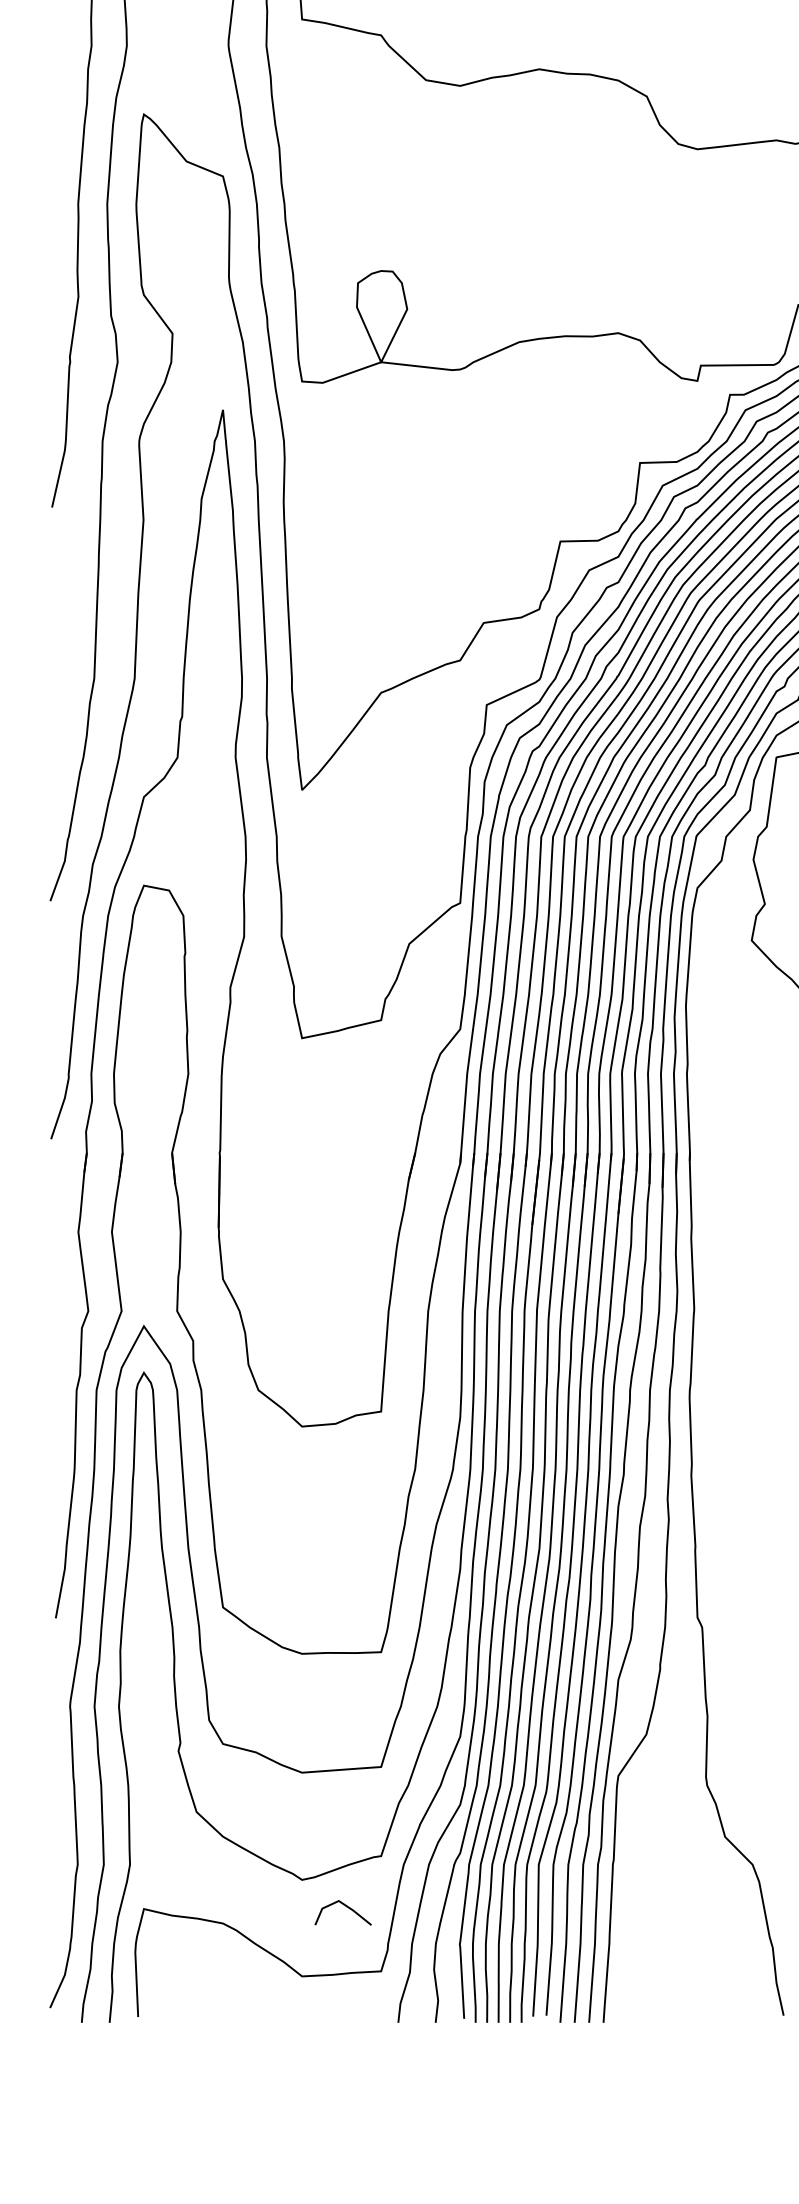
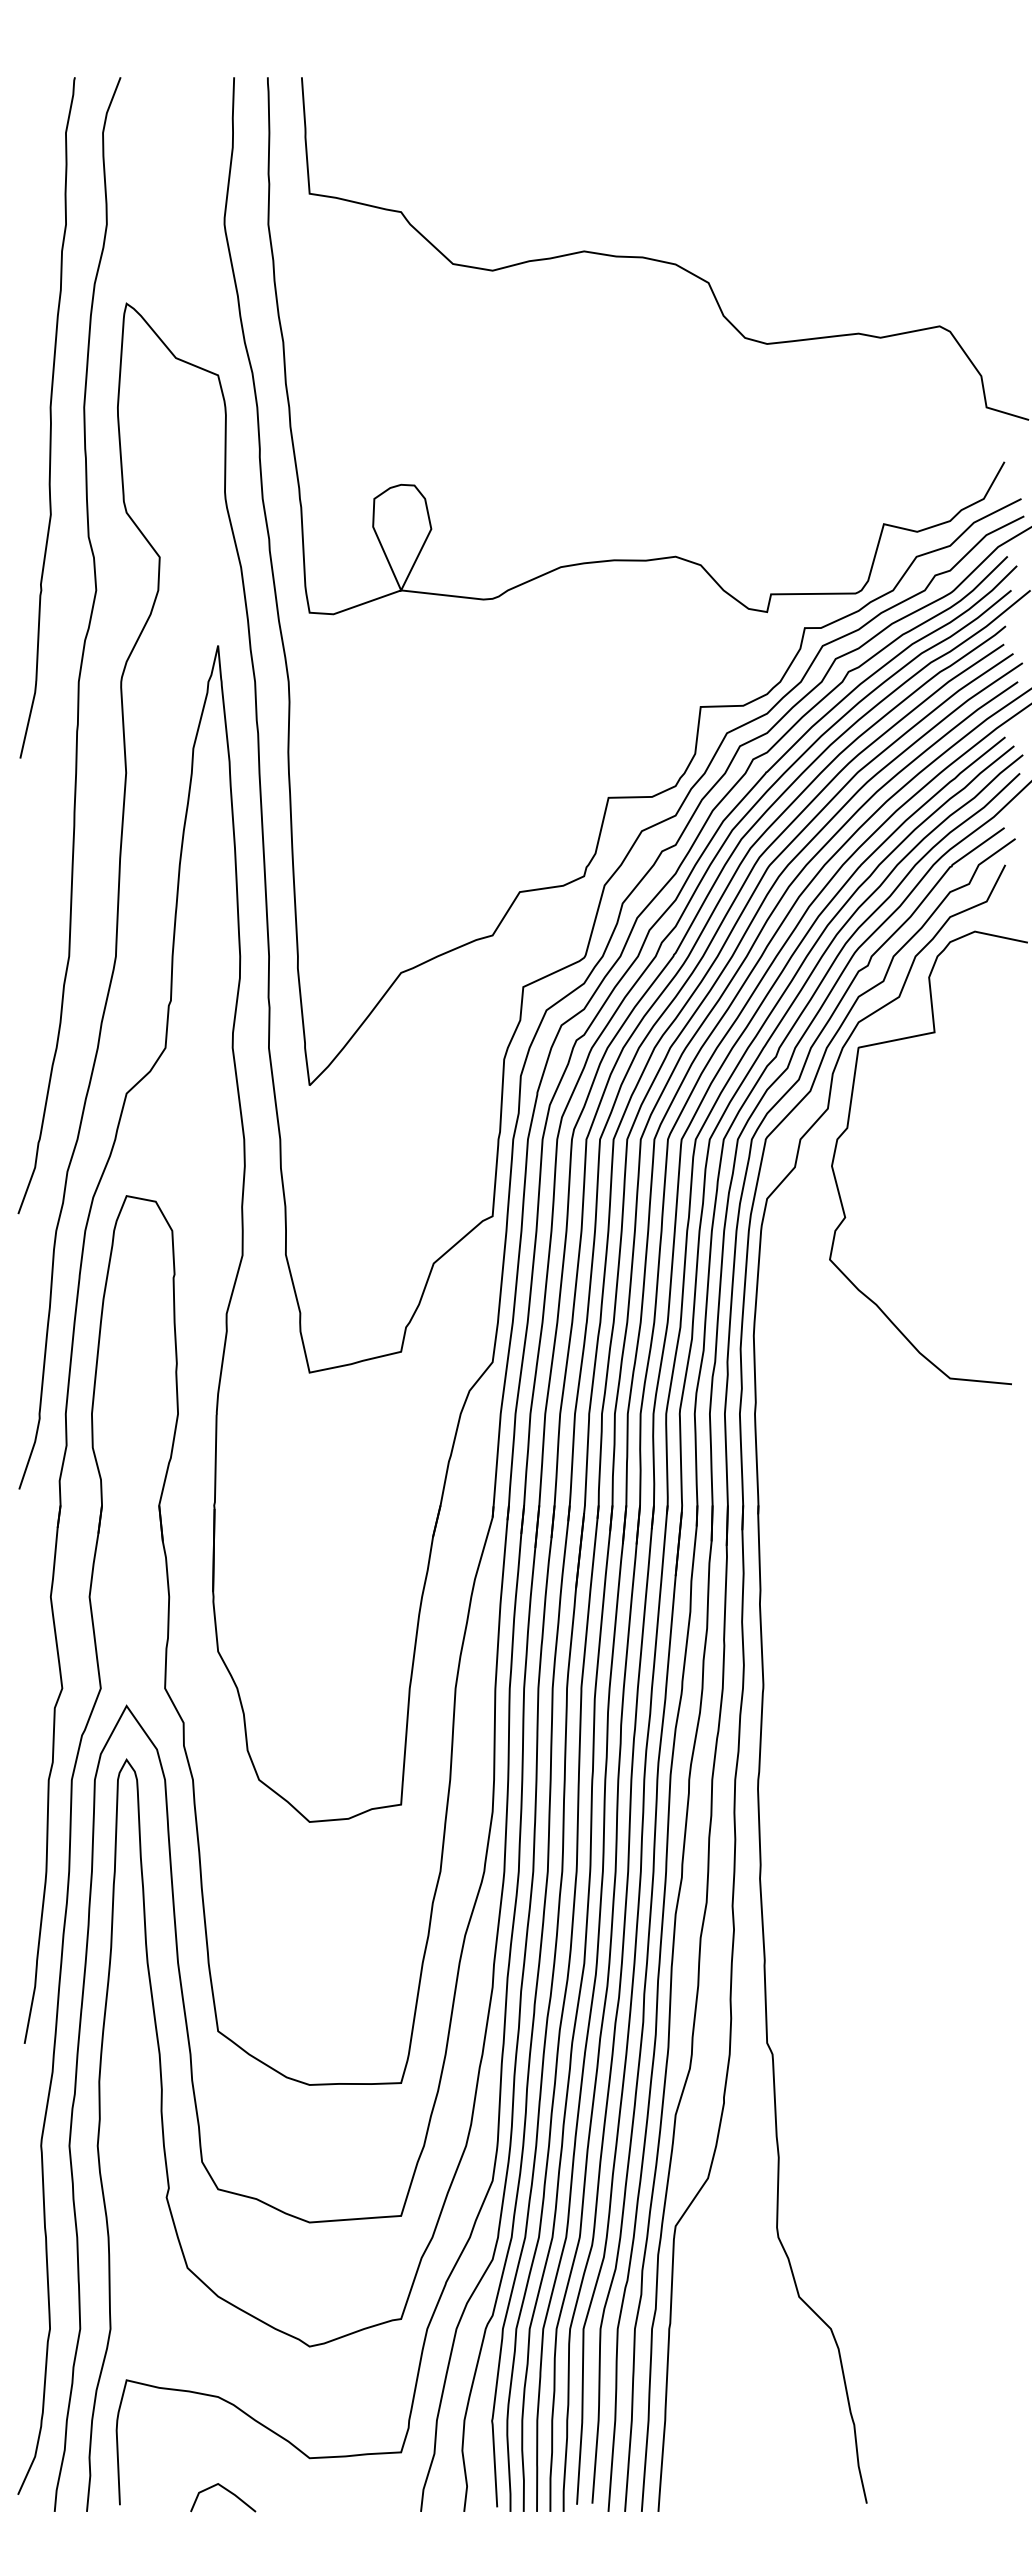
line: (346, 1907) -> (227, 2491), moved

